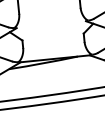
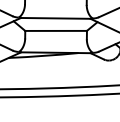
line: (50, 23) -> (55, 17), added
line: (52, 36) -> (55, 30), added

